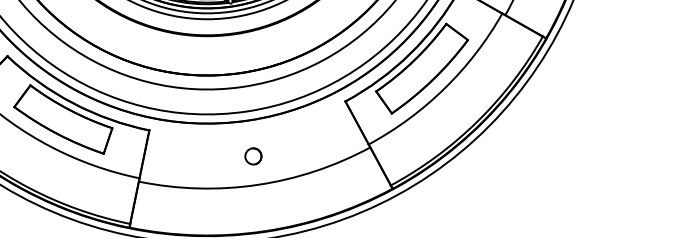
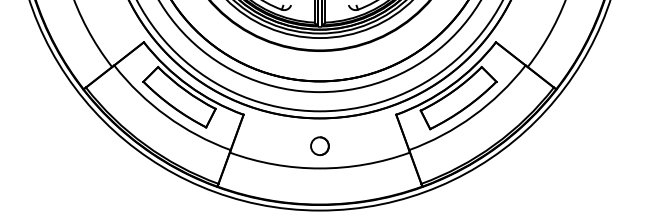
part: (252, 156) -> (319, 146), size x1.43

